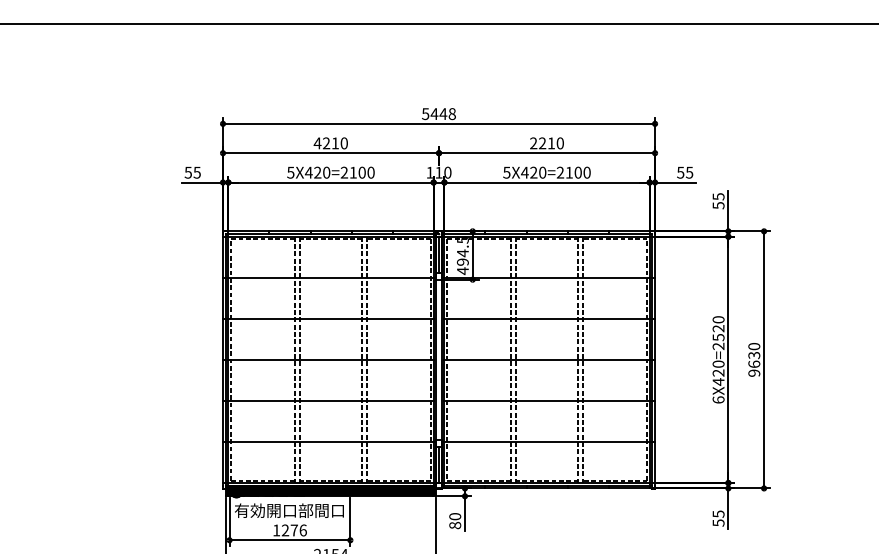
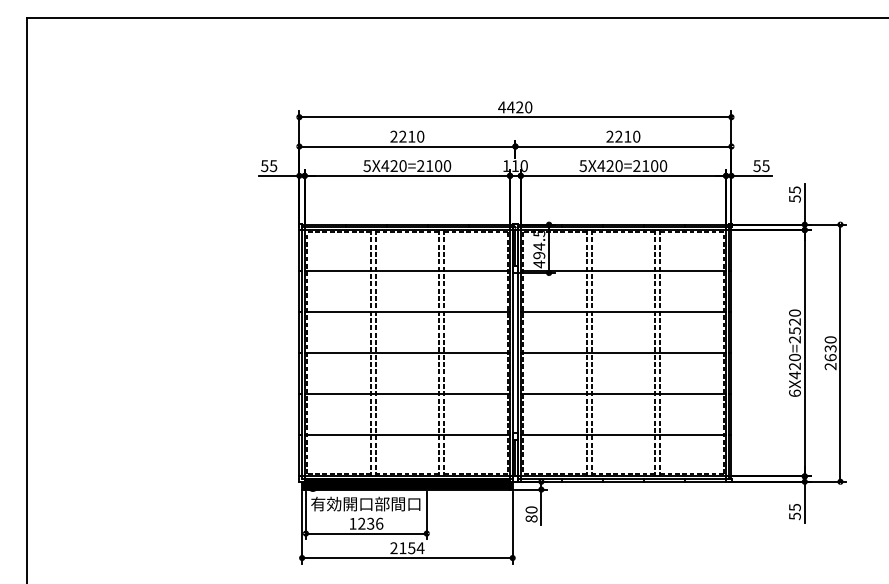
text: (439, 114) -> (515, 107), 5448 -> 4420
text: (317, 143) -> (393, 136), 4210 -> 2210
text: (754, 373) -> (830, 366), 9630 -> 2630
text: (294, 530) -> (370, 523), 1276 -> 1236

